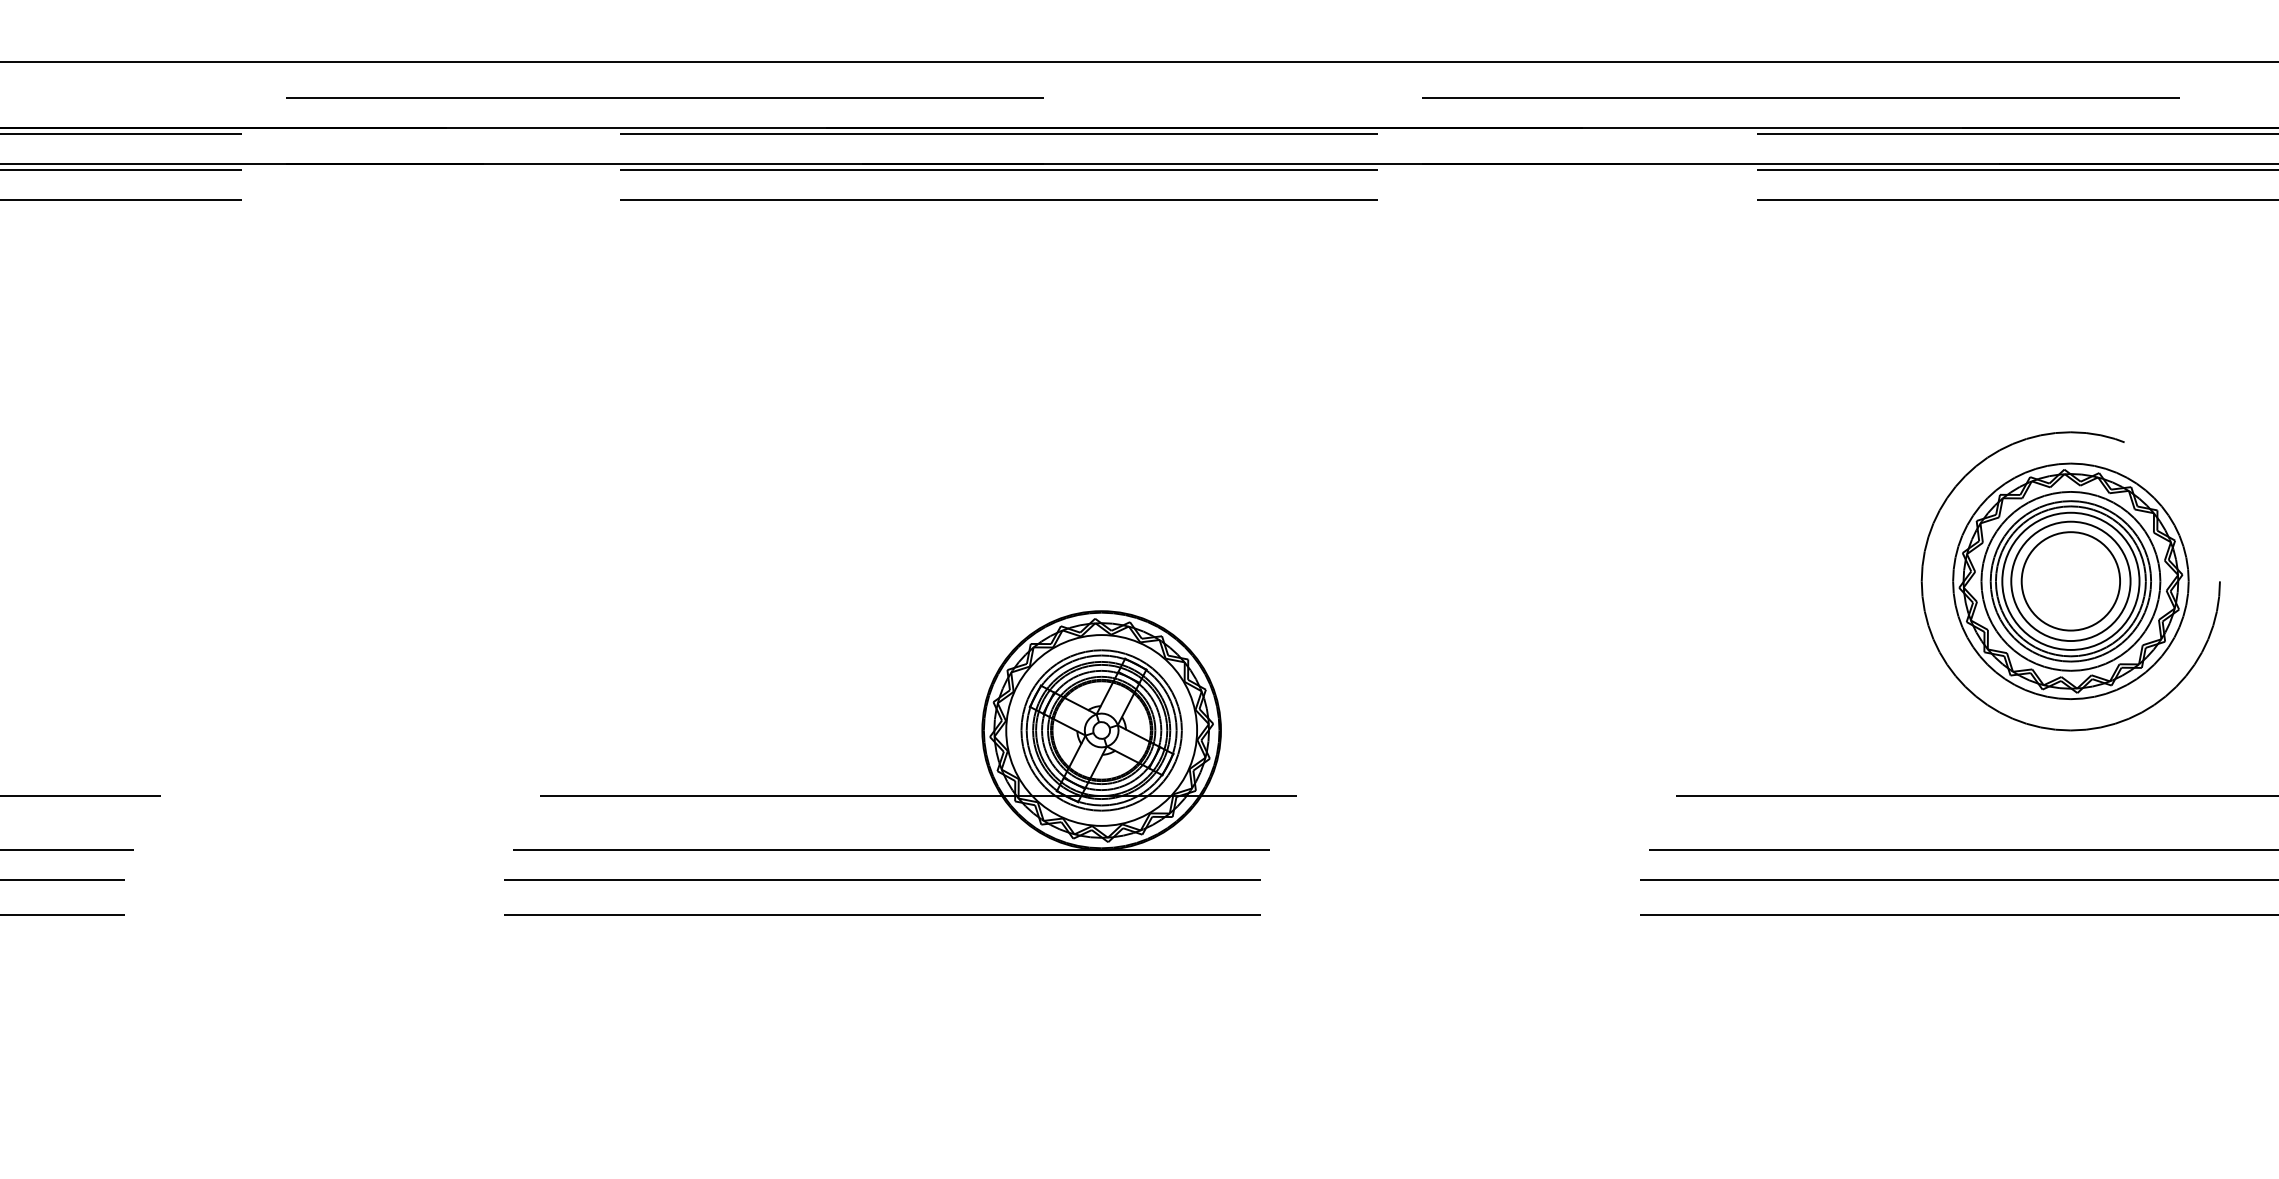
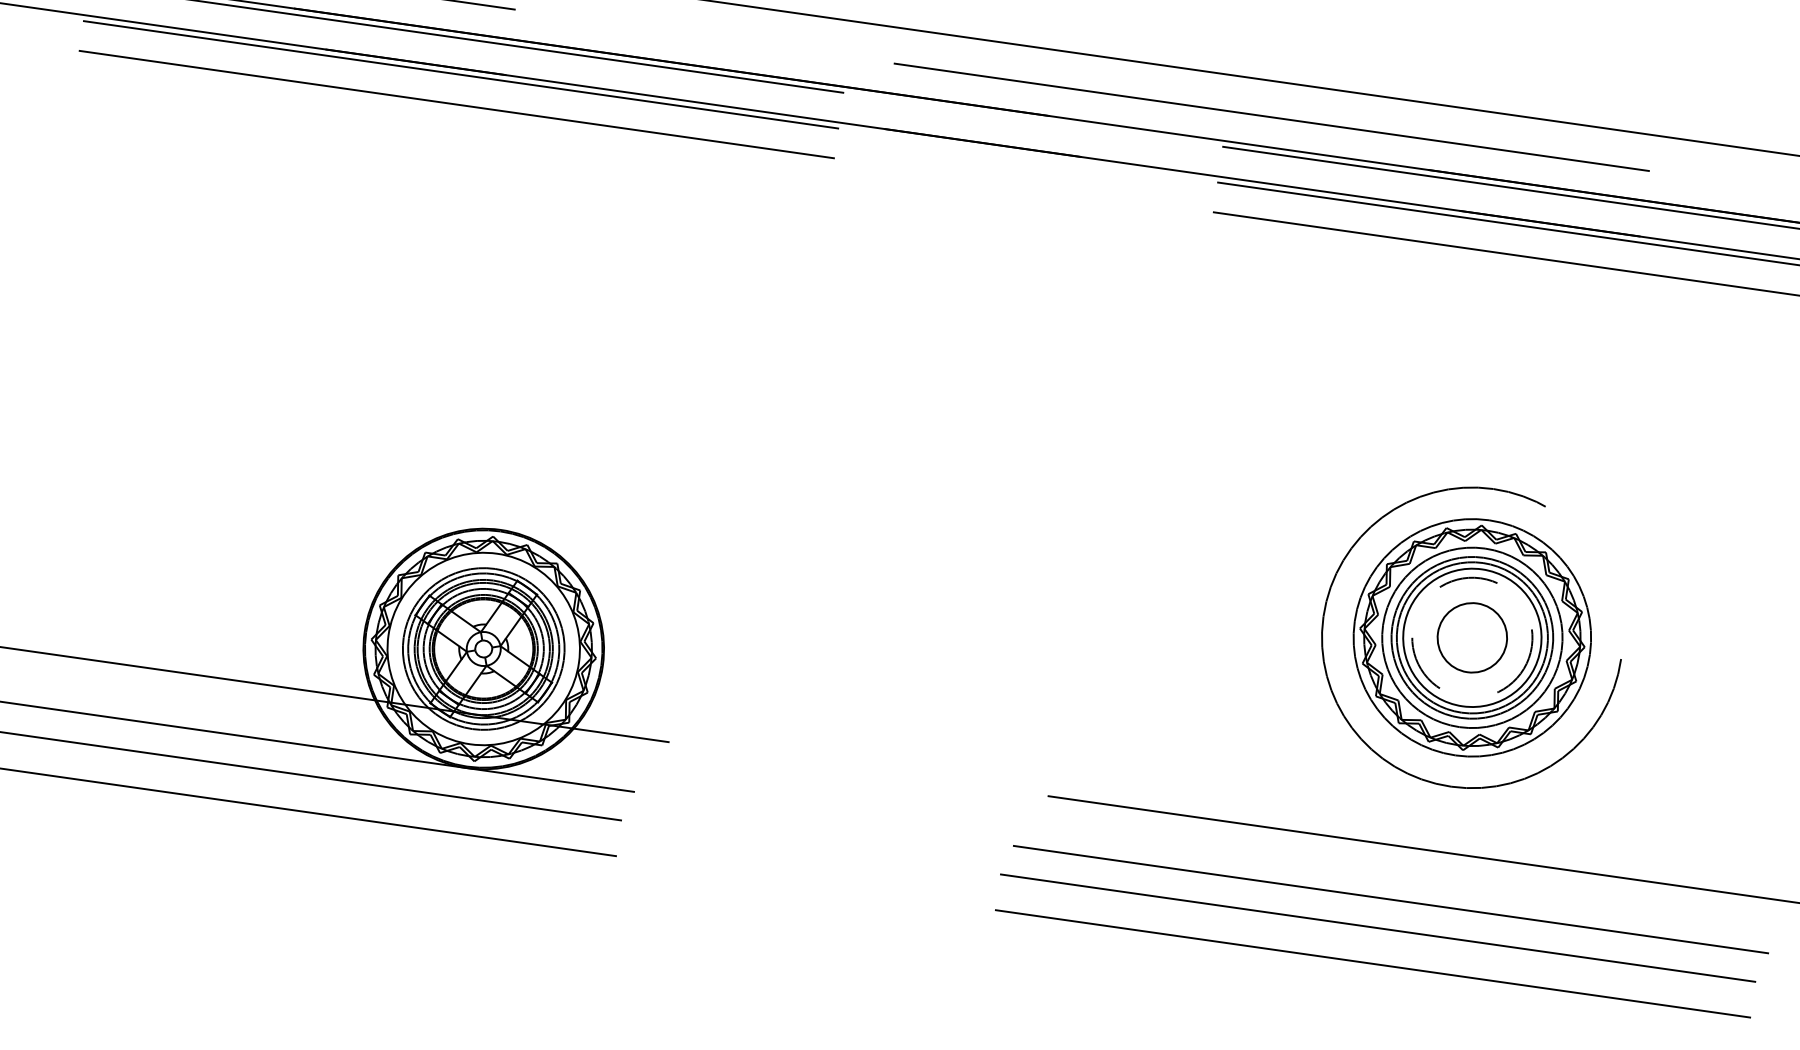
circle: (2070, 581) -> (1471, 637), size x0.7
circle: (2070, 581) -> (1471, 637), solid -> dashed

